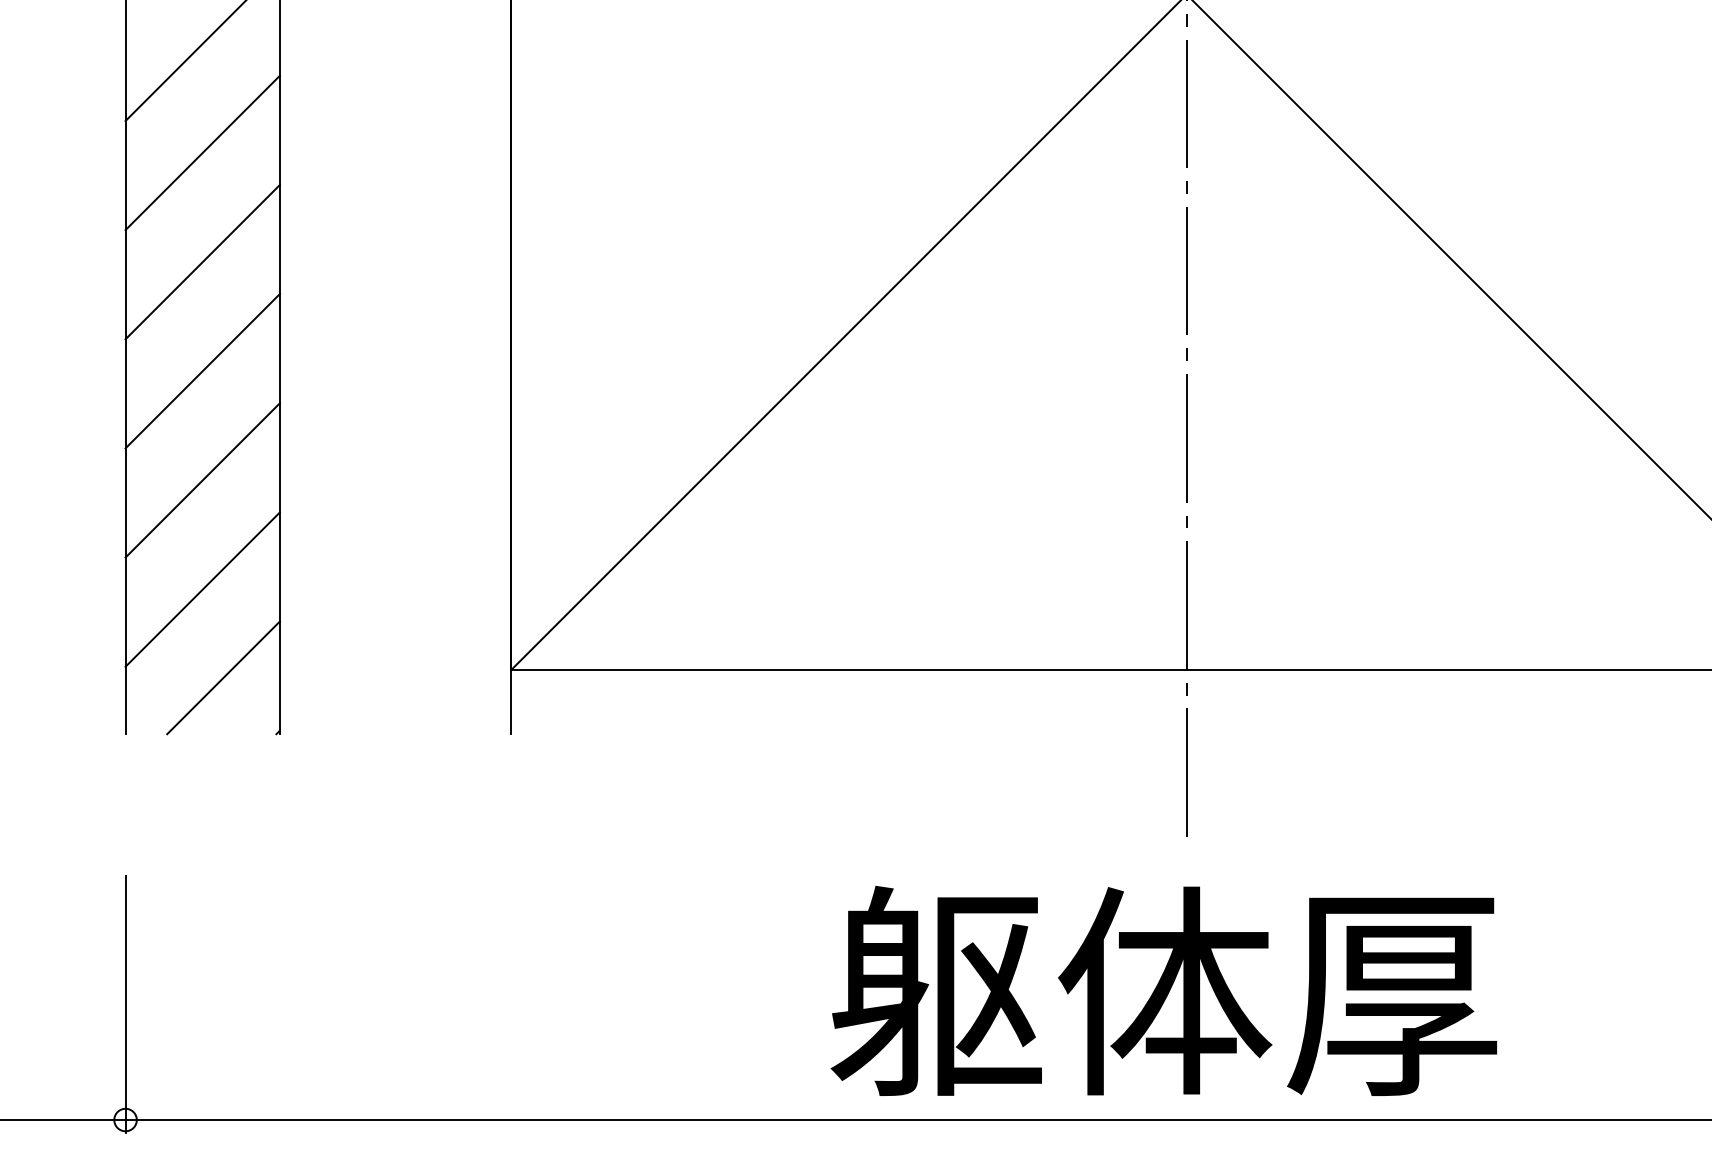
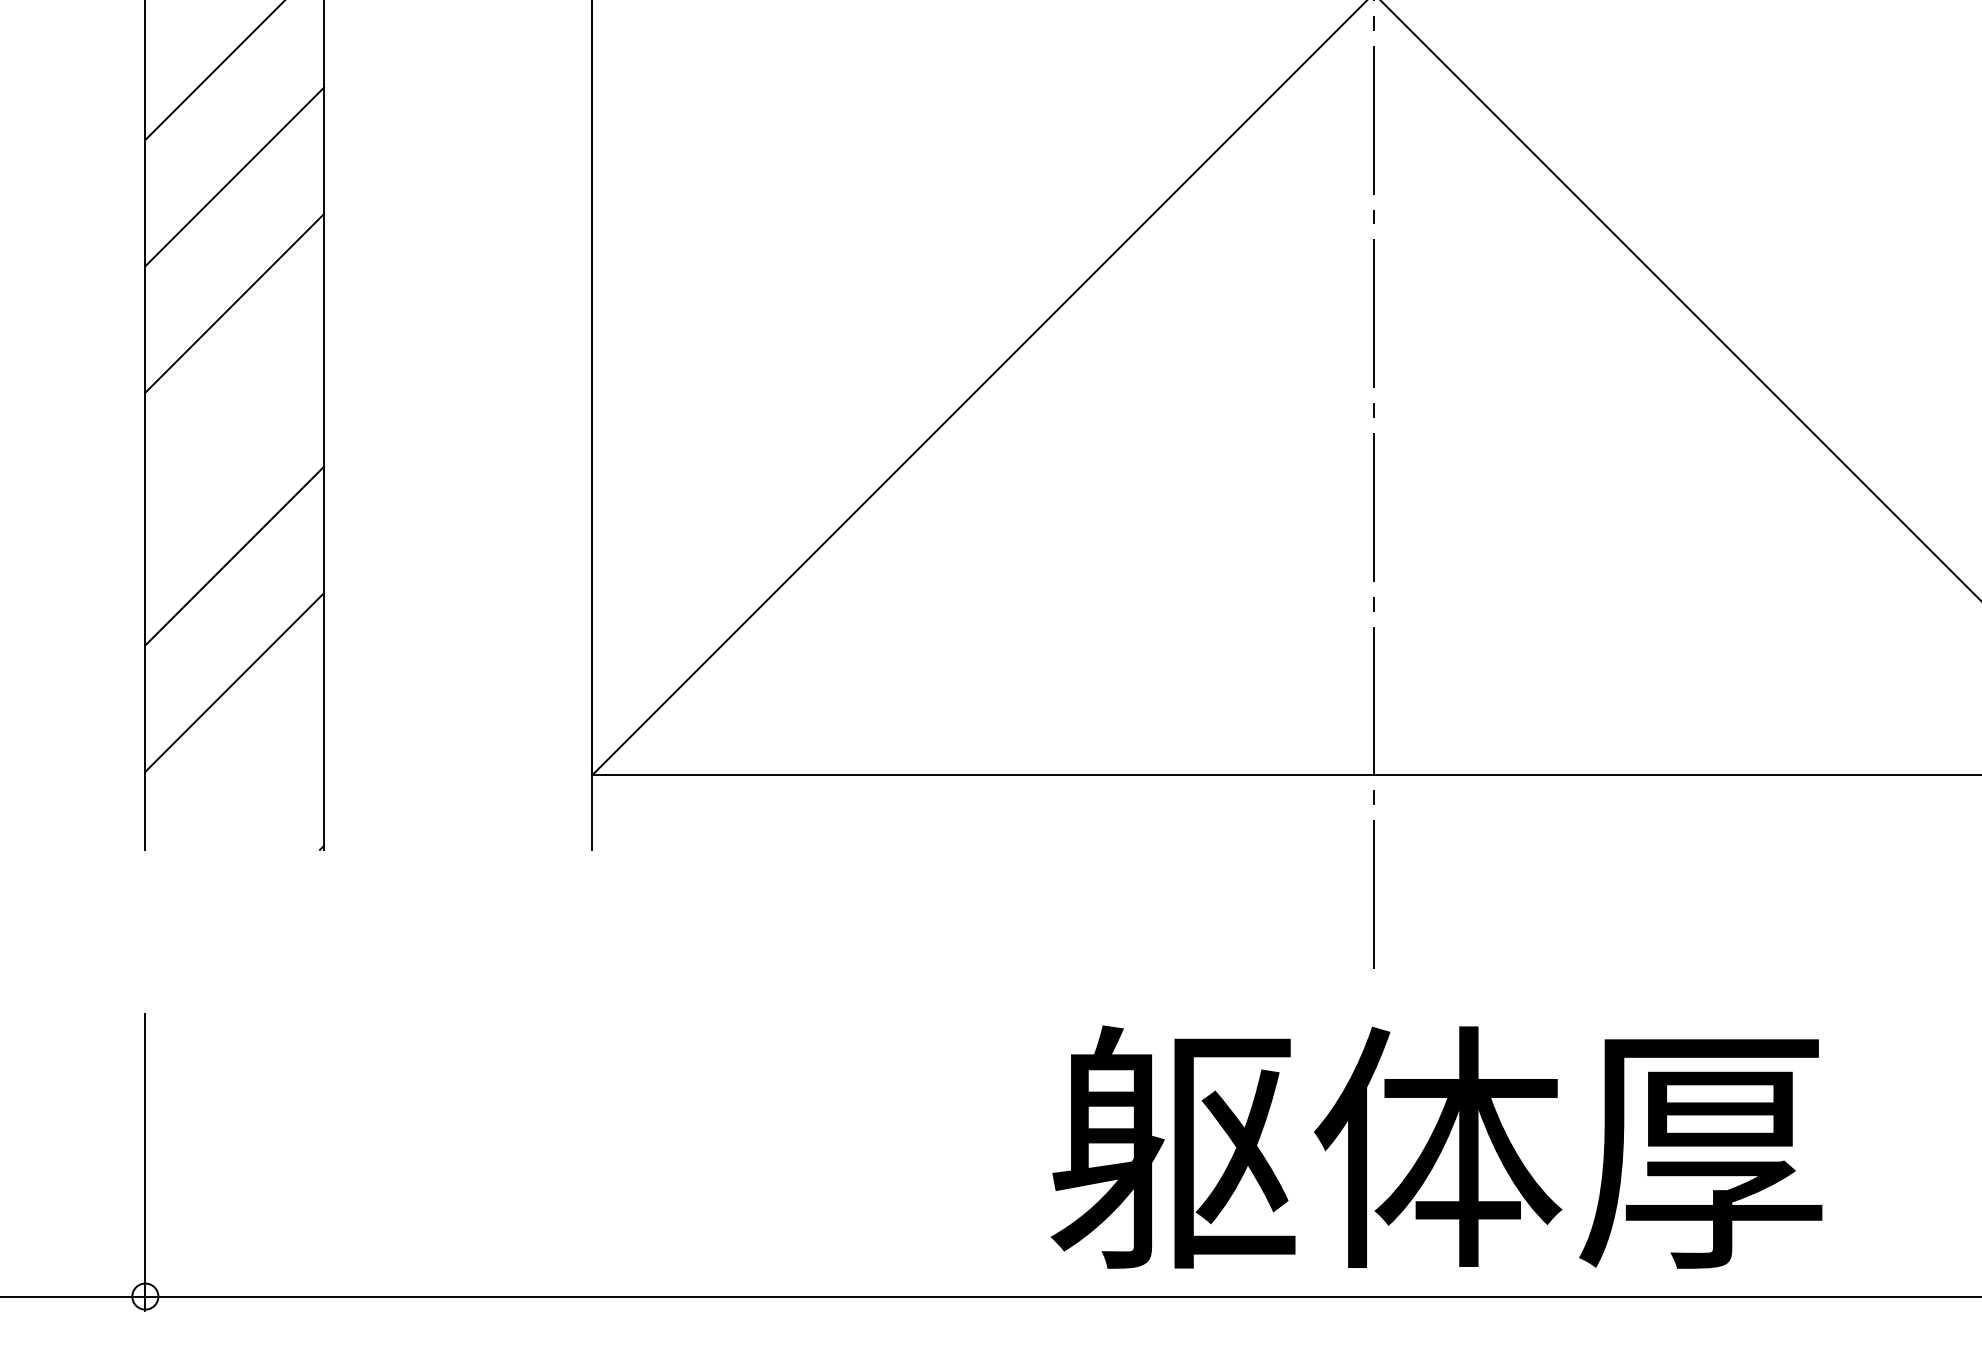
line: (202, 371) -> (234, 429), removed
line: (223, 677) -> (258, 784), removed
text: (1163, 990) -> (1436, 1146), moved

